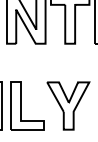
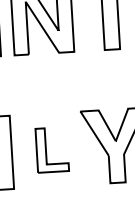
part: (27, 105) -> (52, 149), size x0.6

